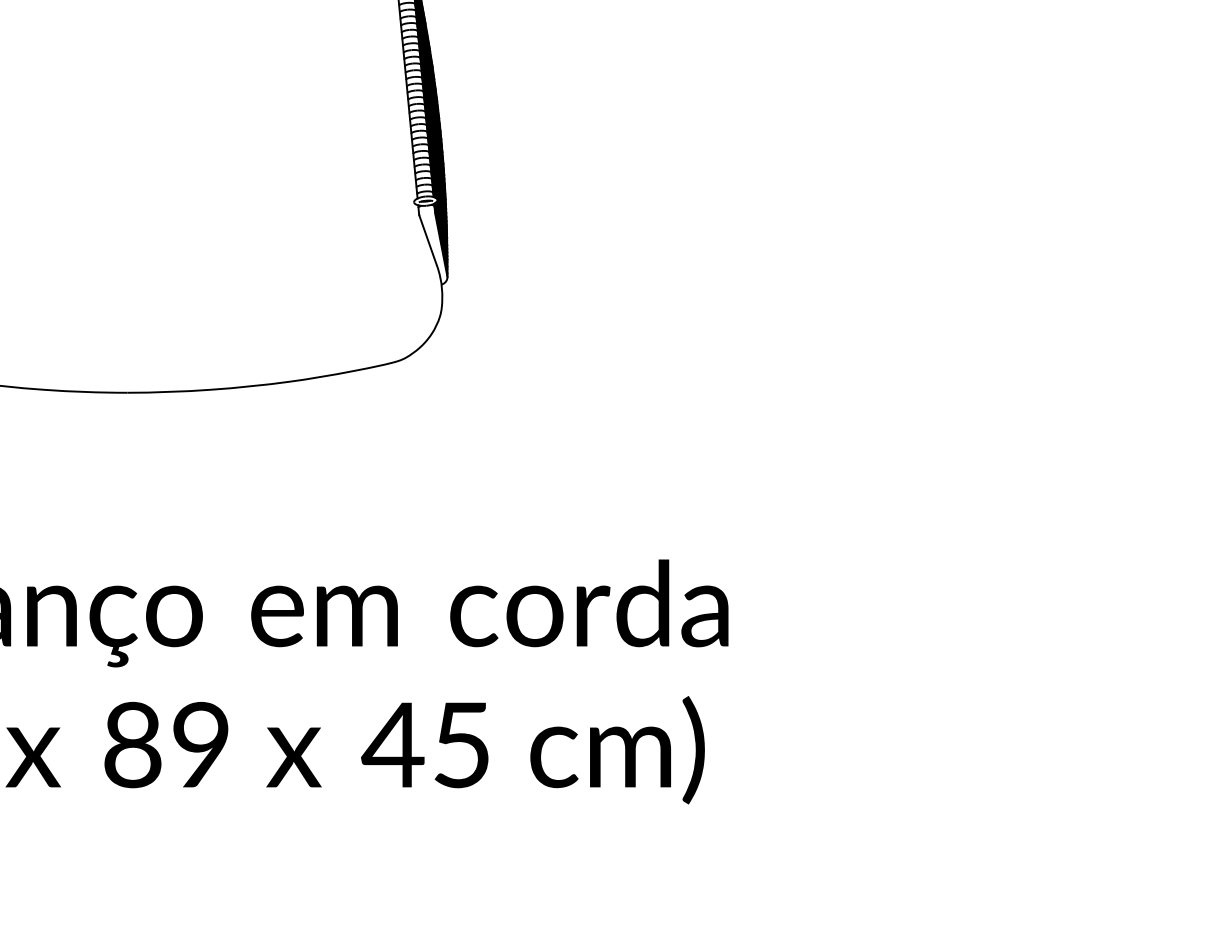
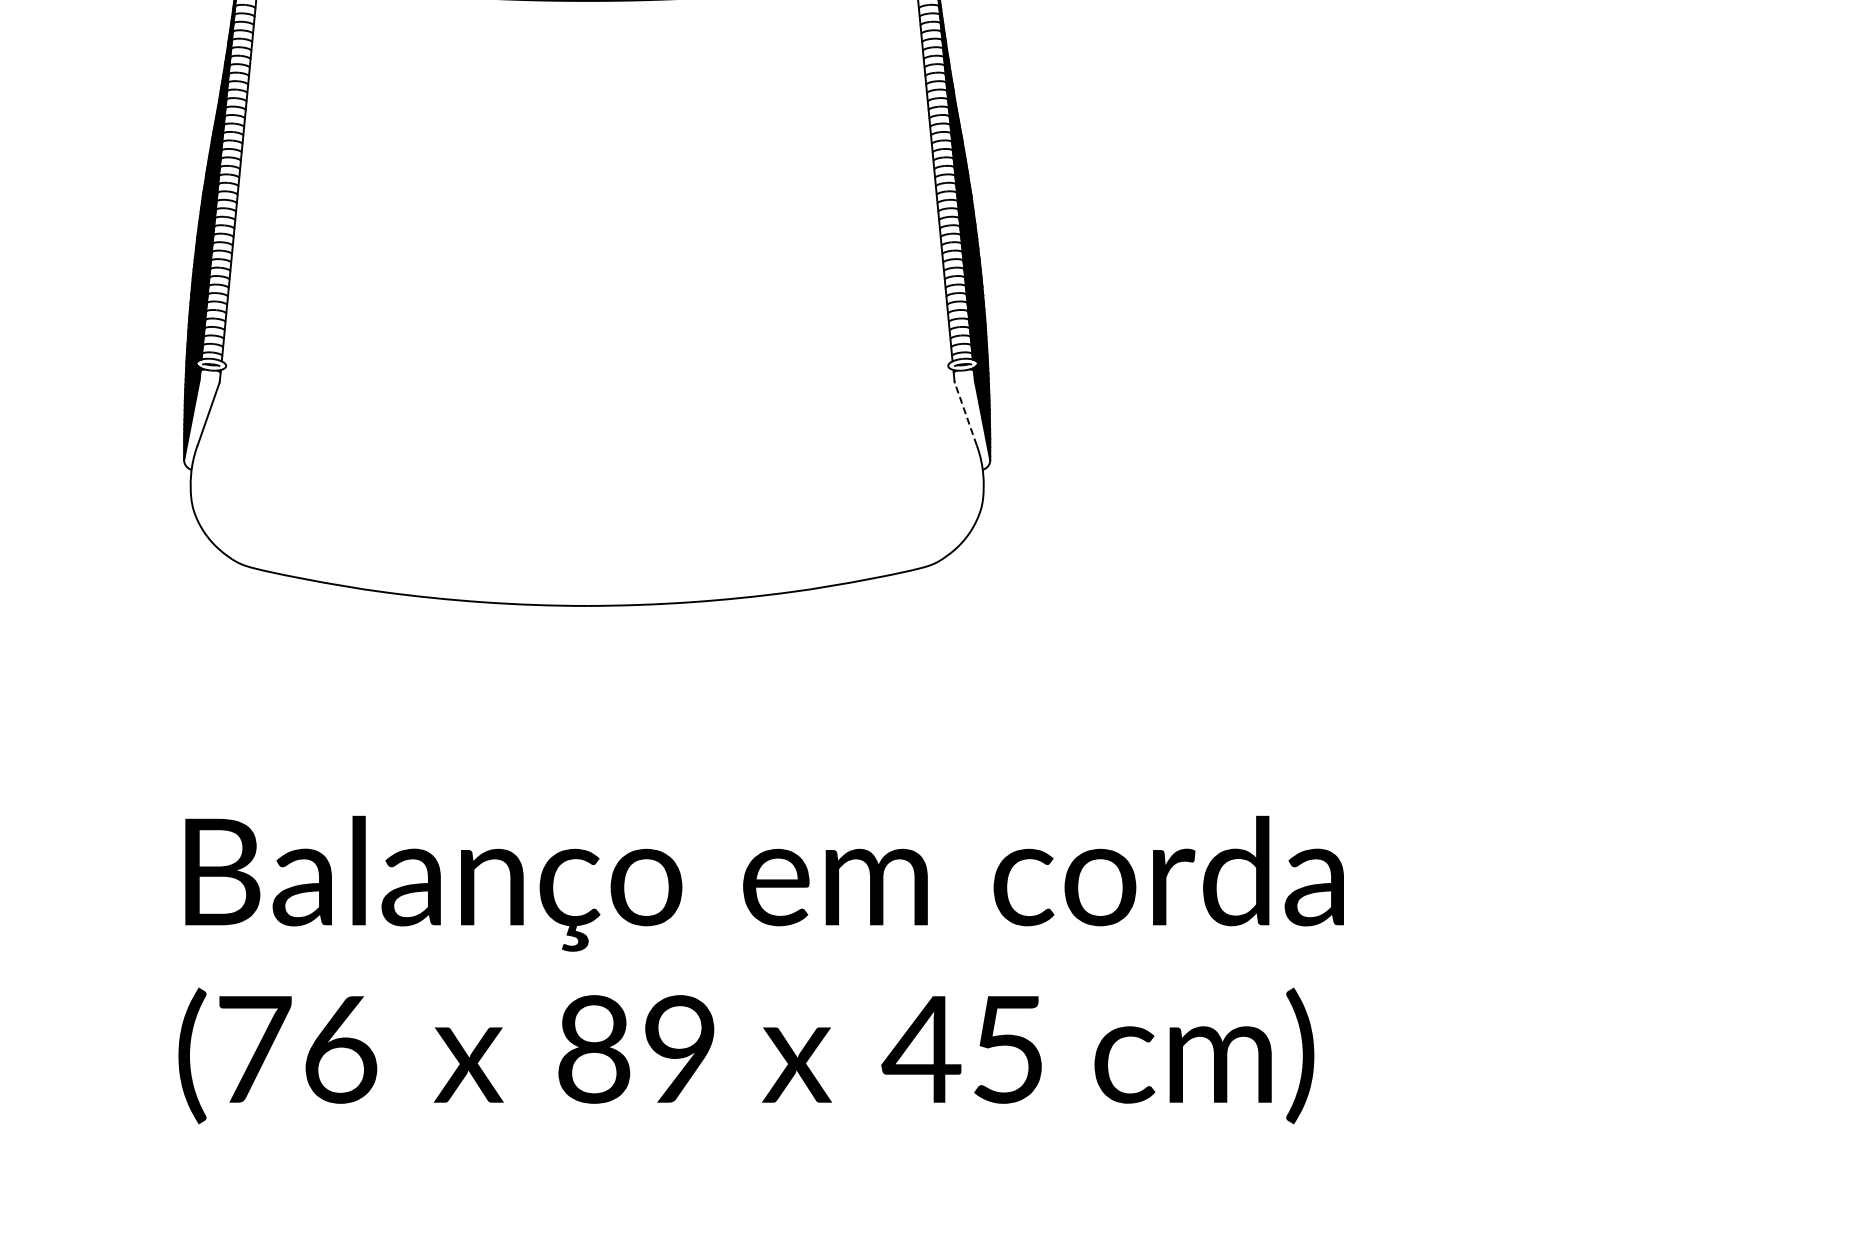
line: (427, 240) -> (965, 414), solid -> dashed

